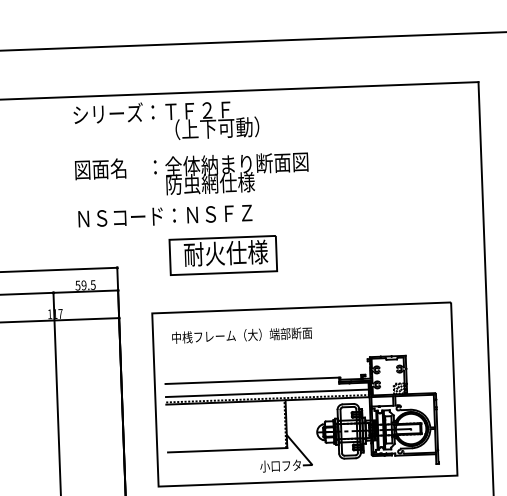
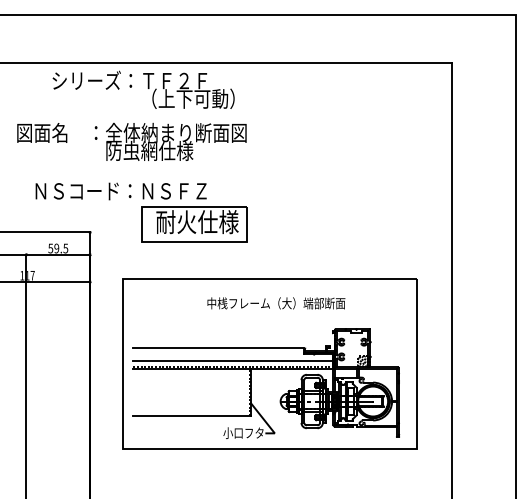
text: (191, 174) -> (131, 141), moved
text: (164, 216) -> (120, 191), moved
text: (242, 335) -> (276, 303), moved

